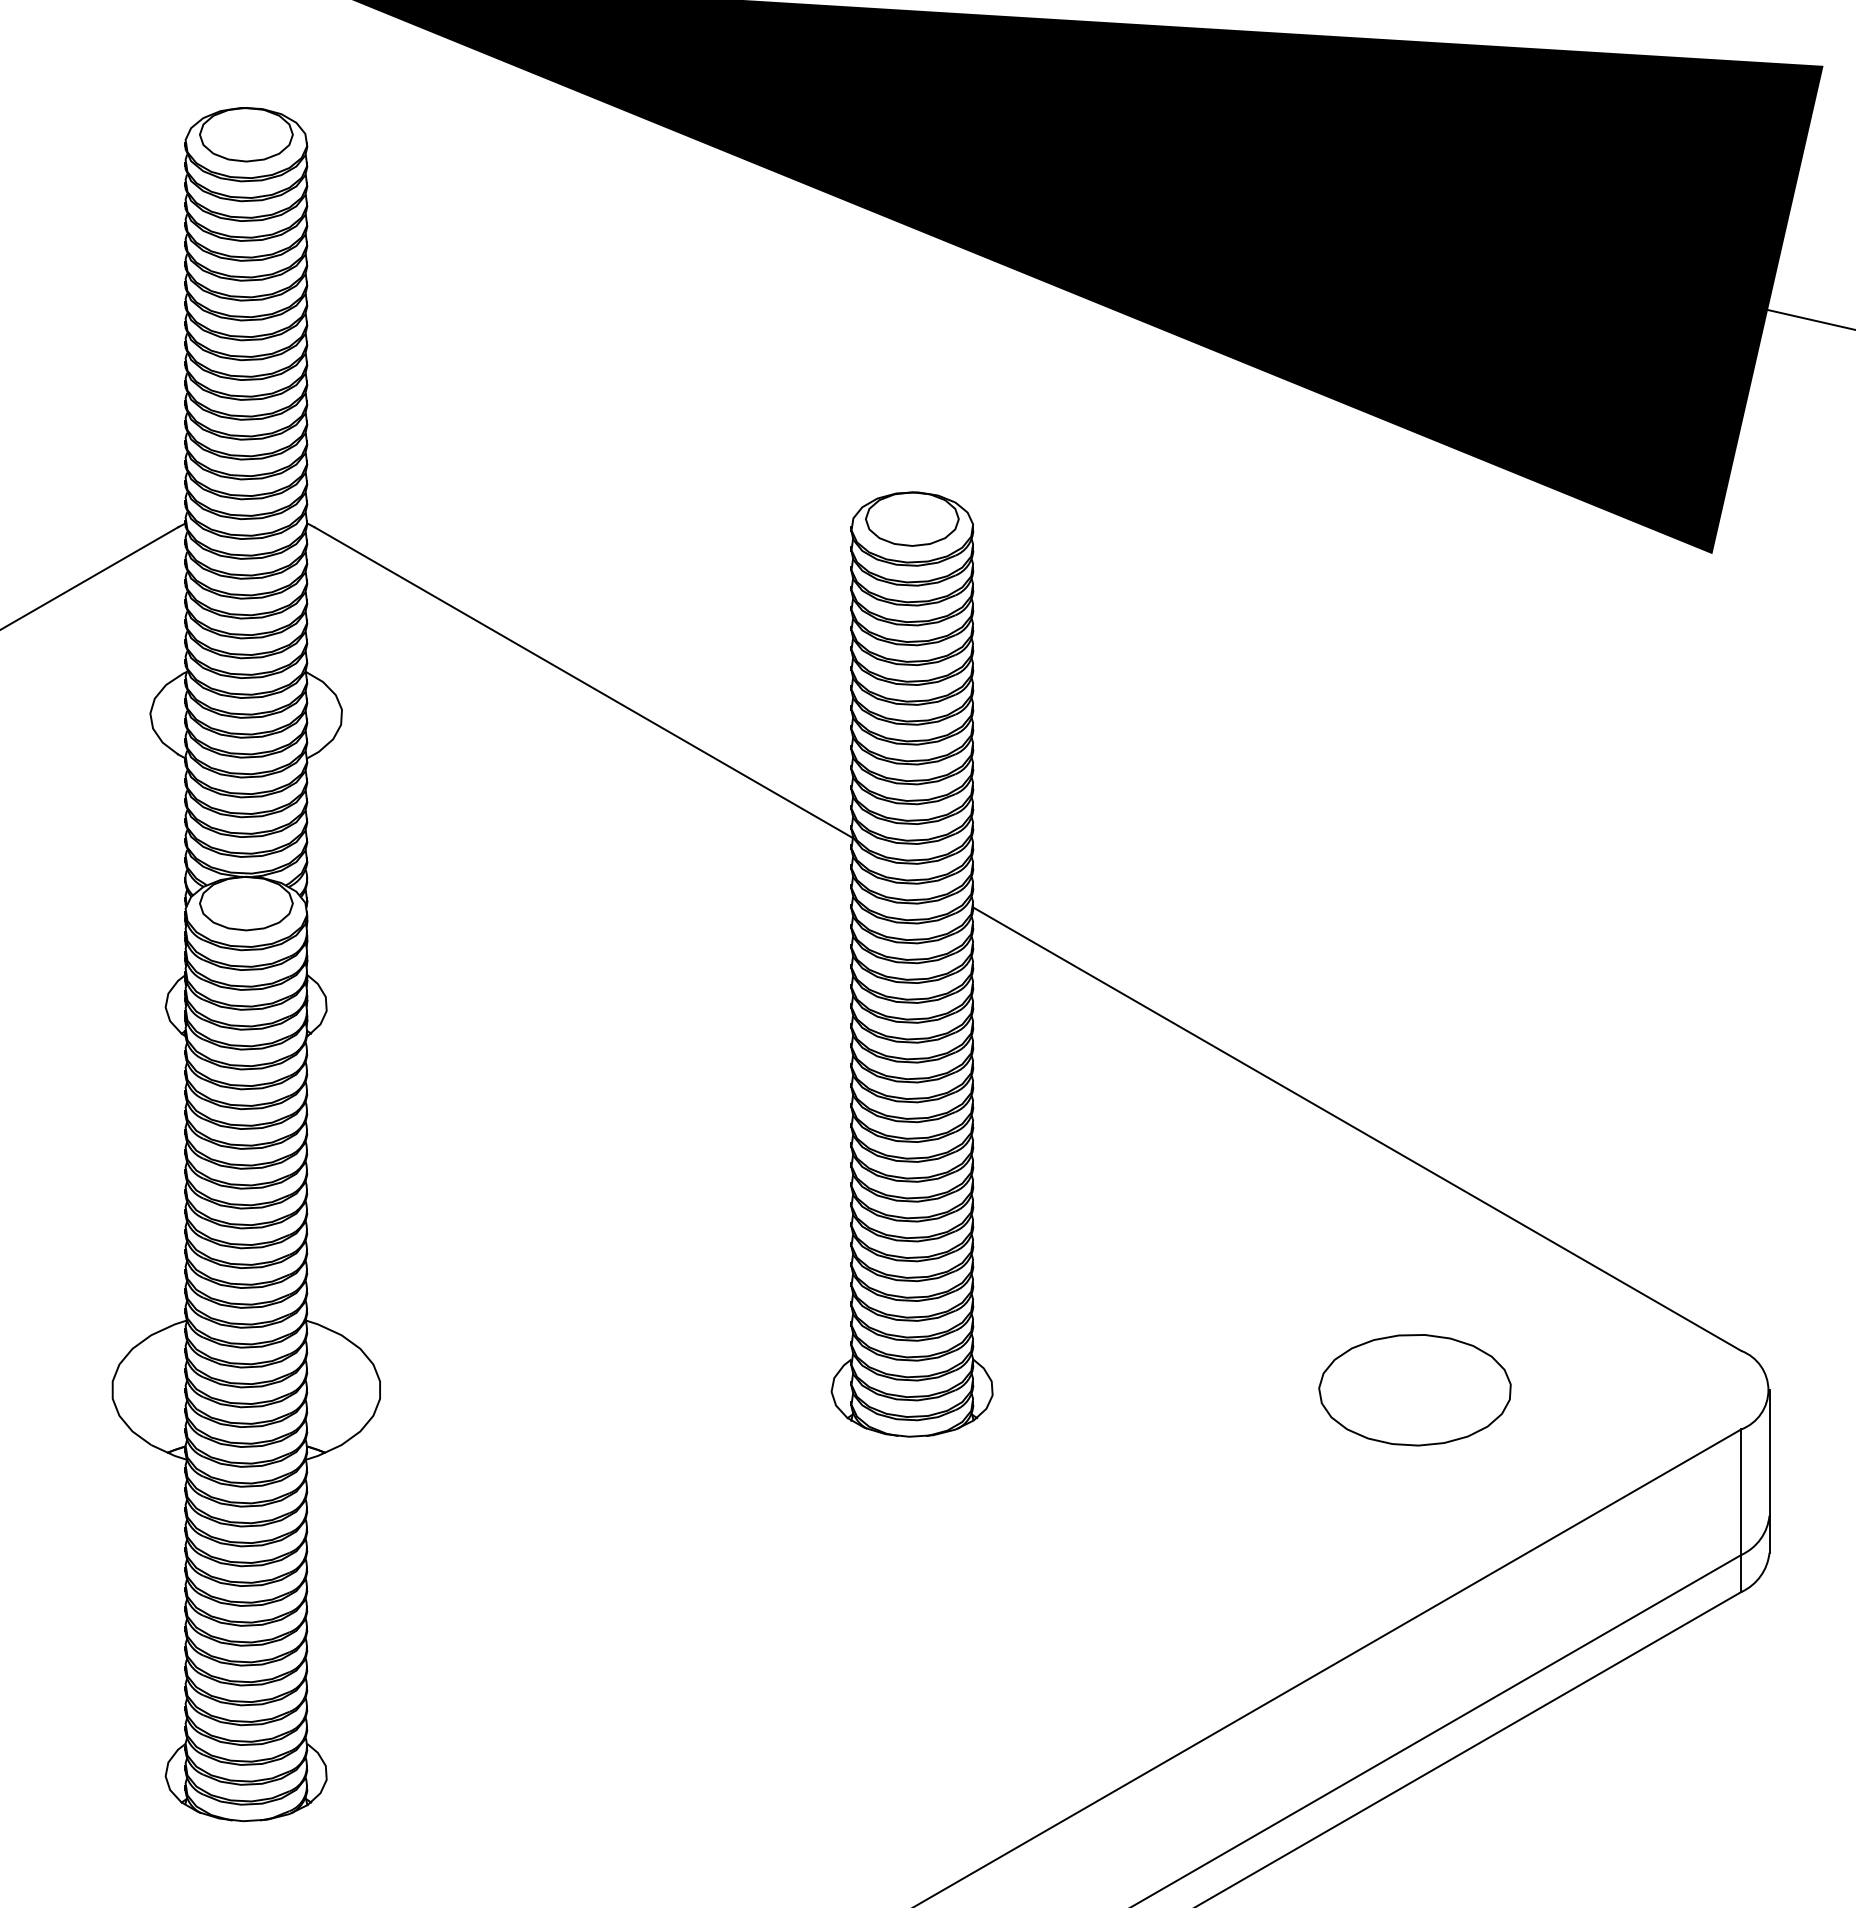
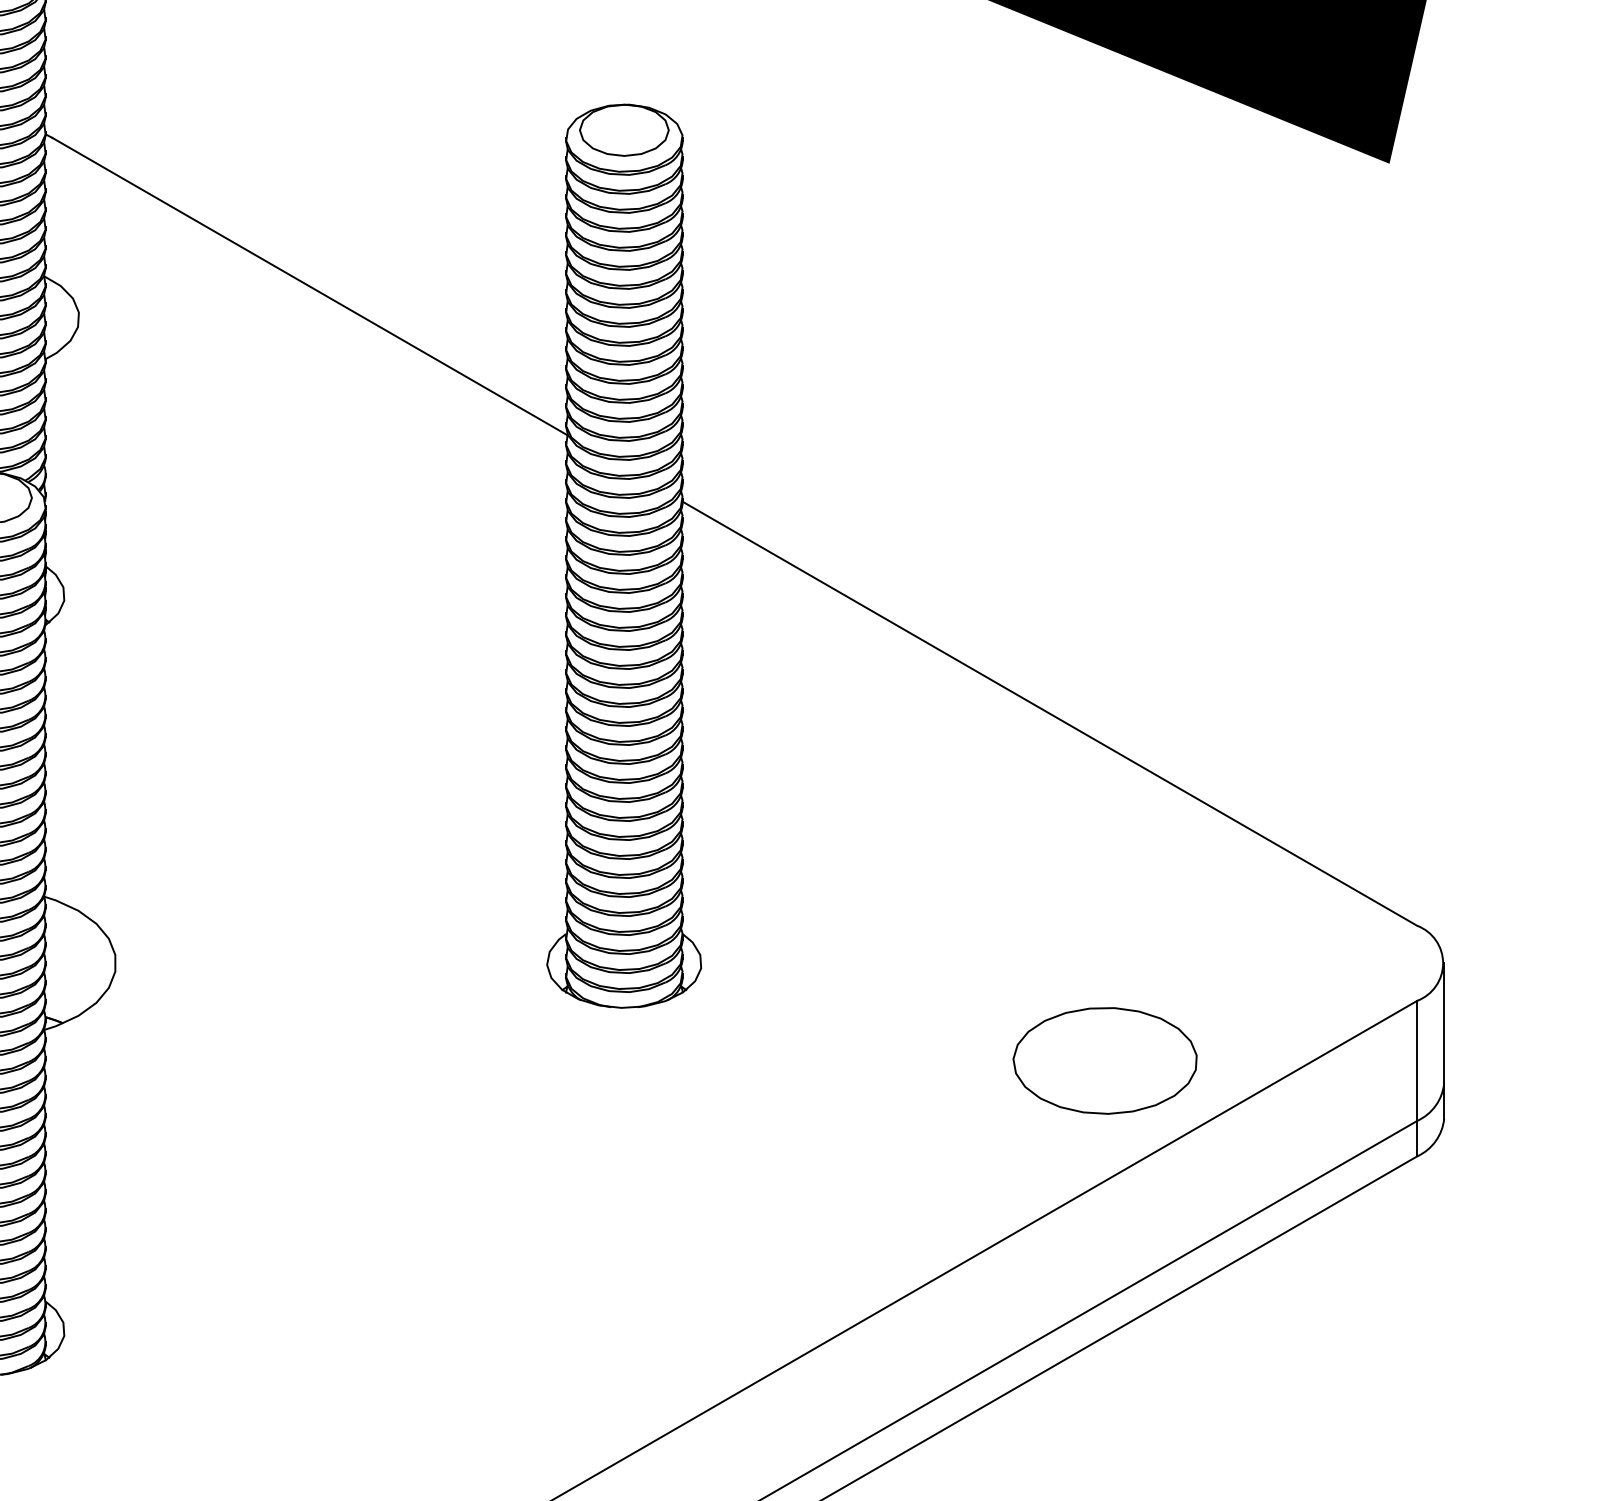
part: (1414, 1390) -> (1104, 1061), moved

